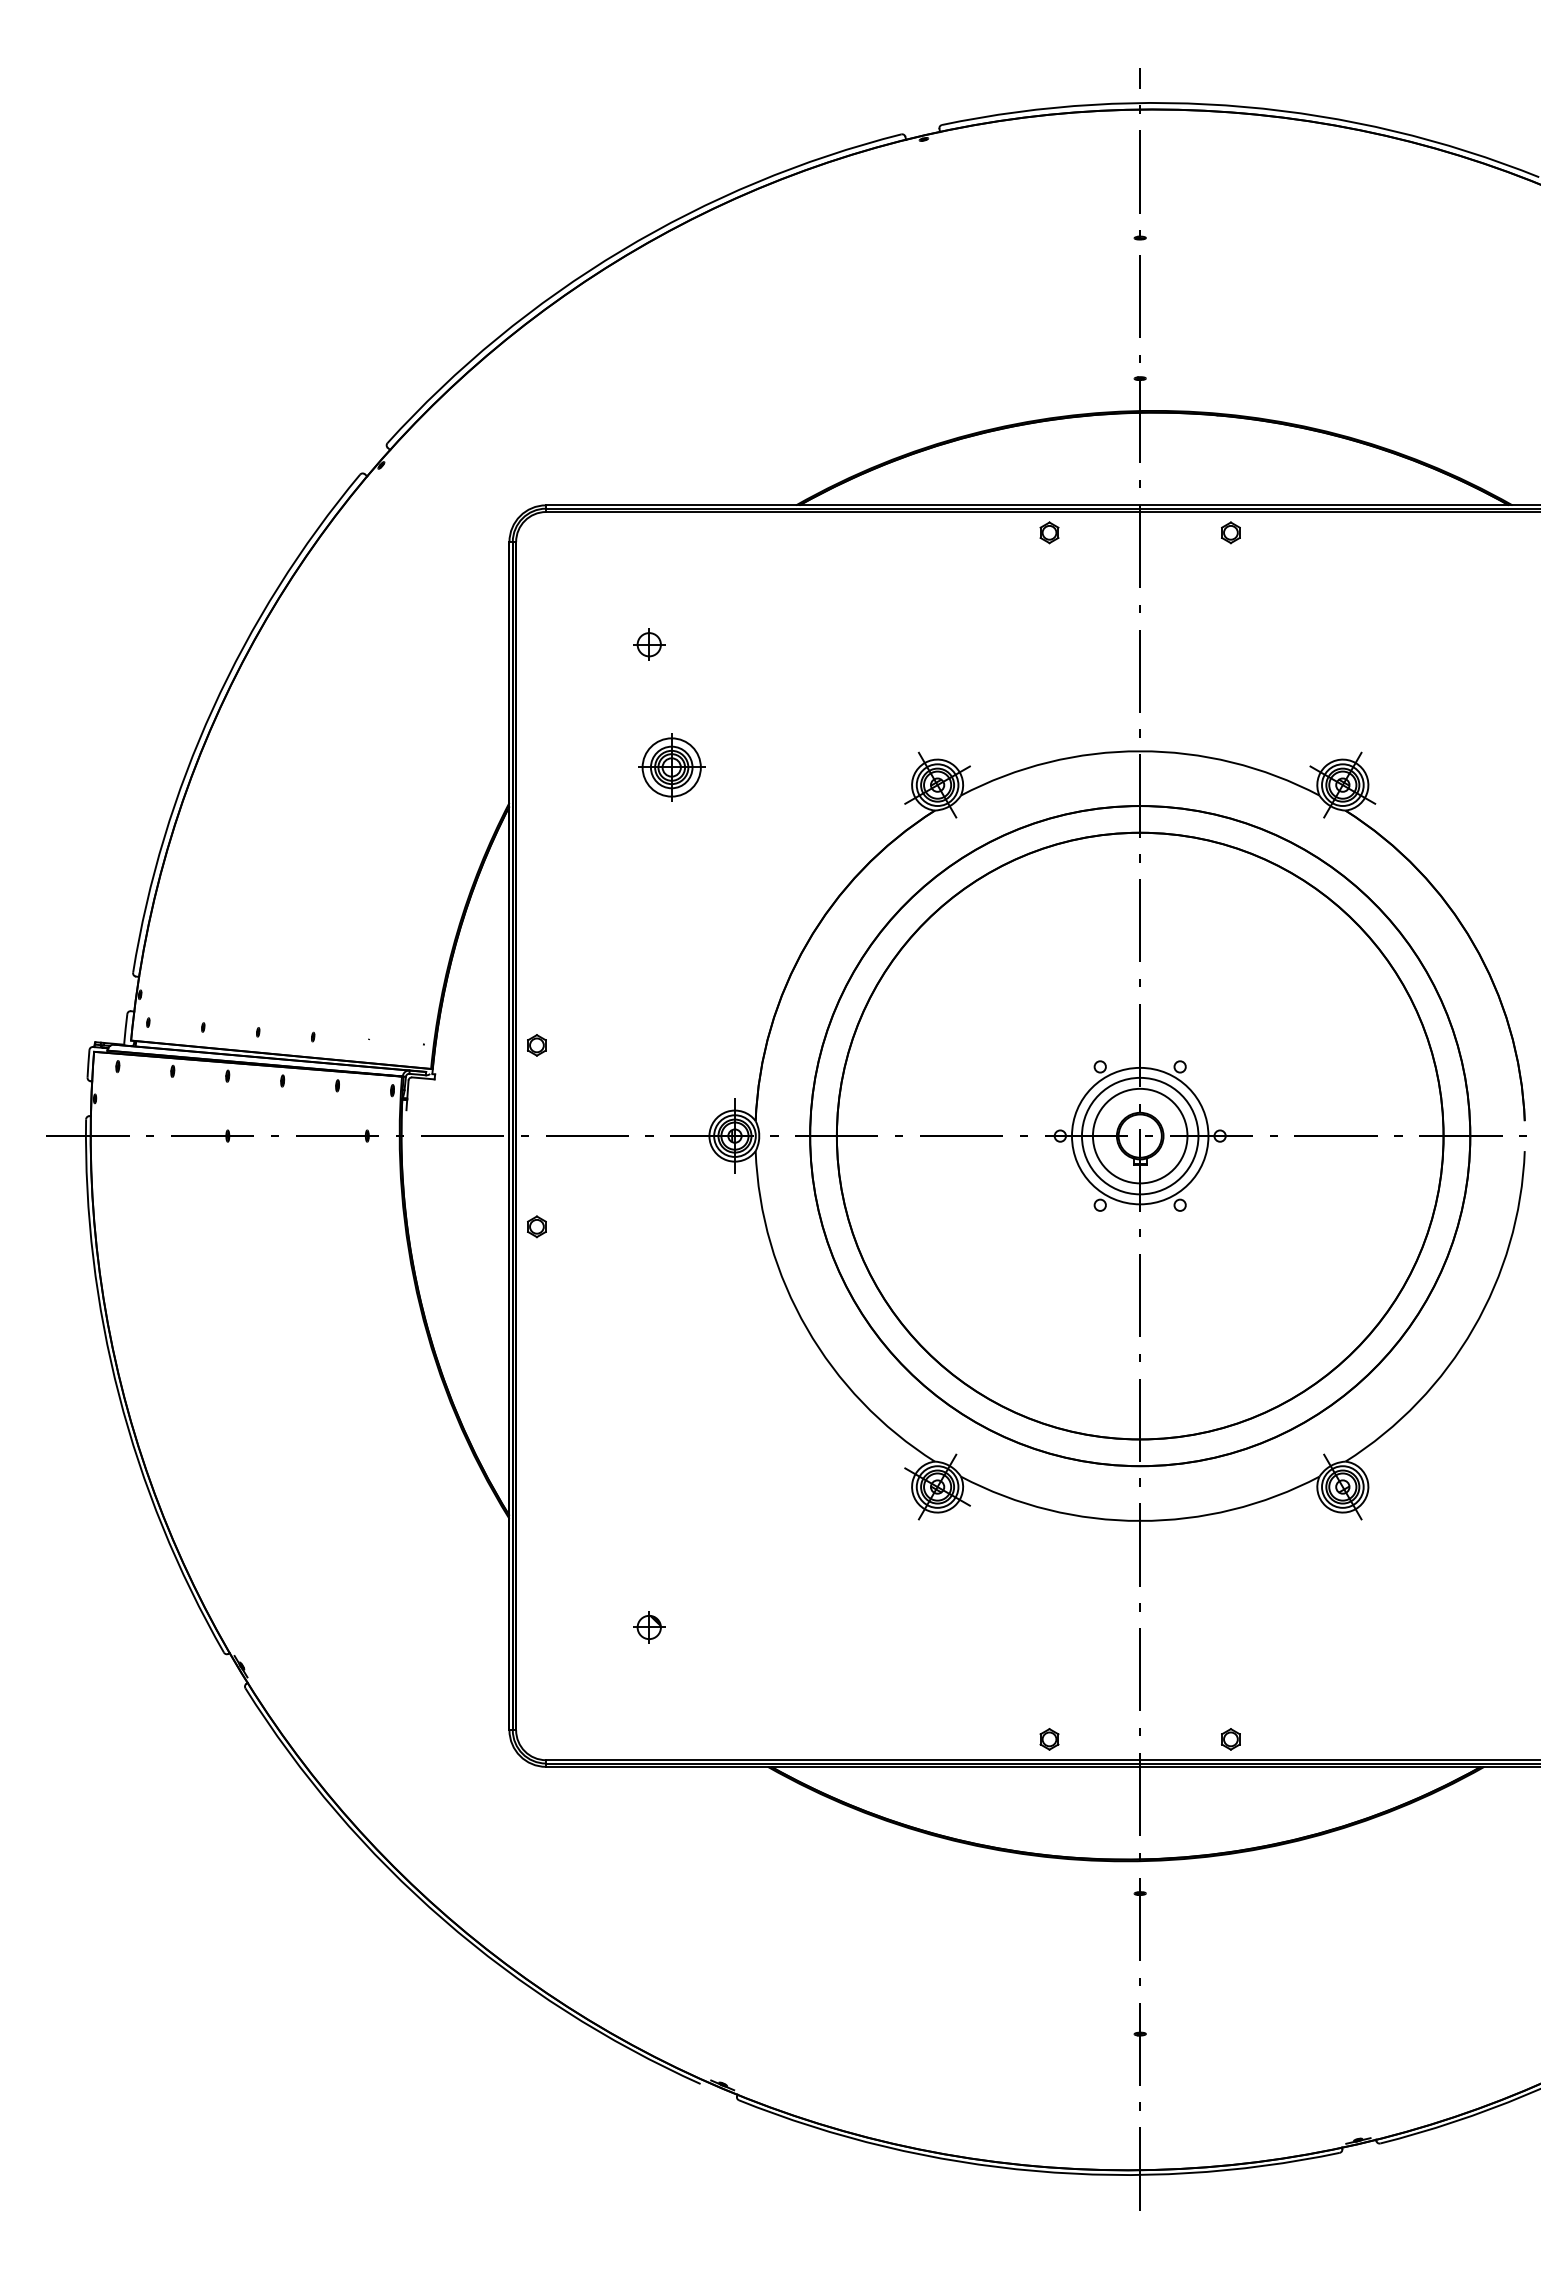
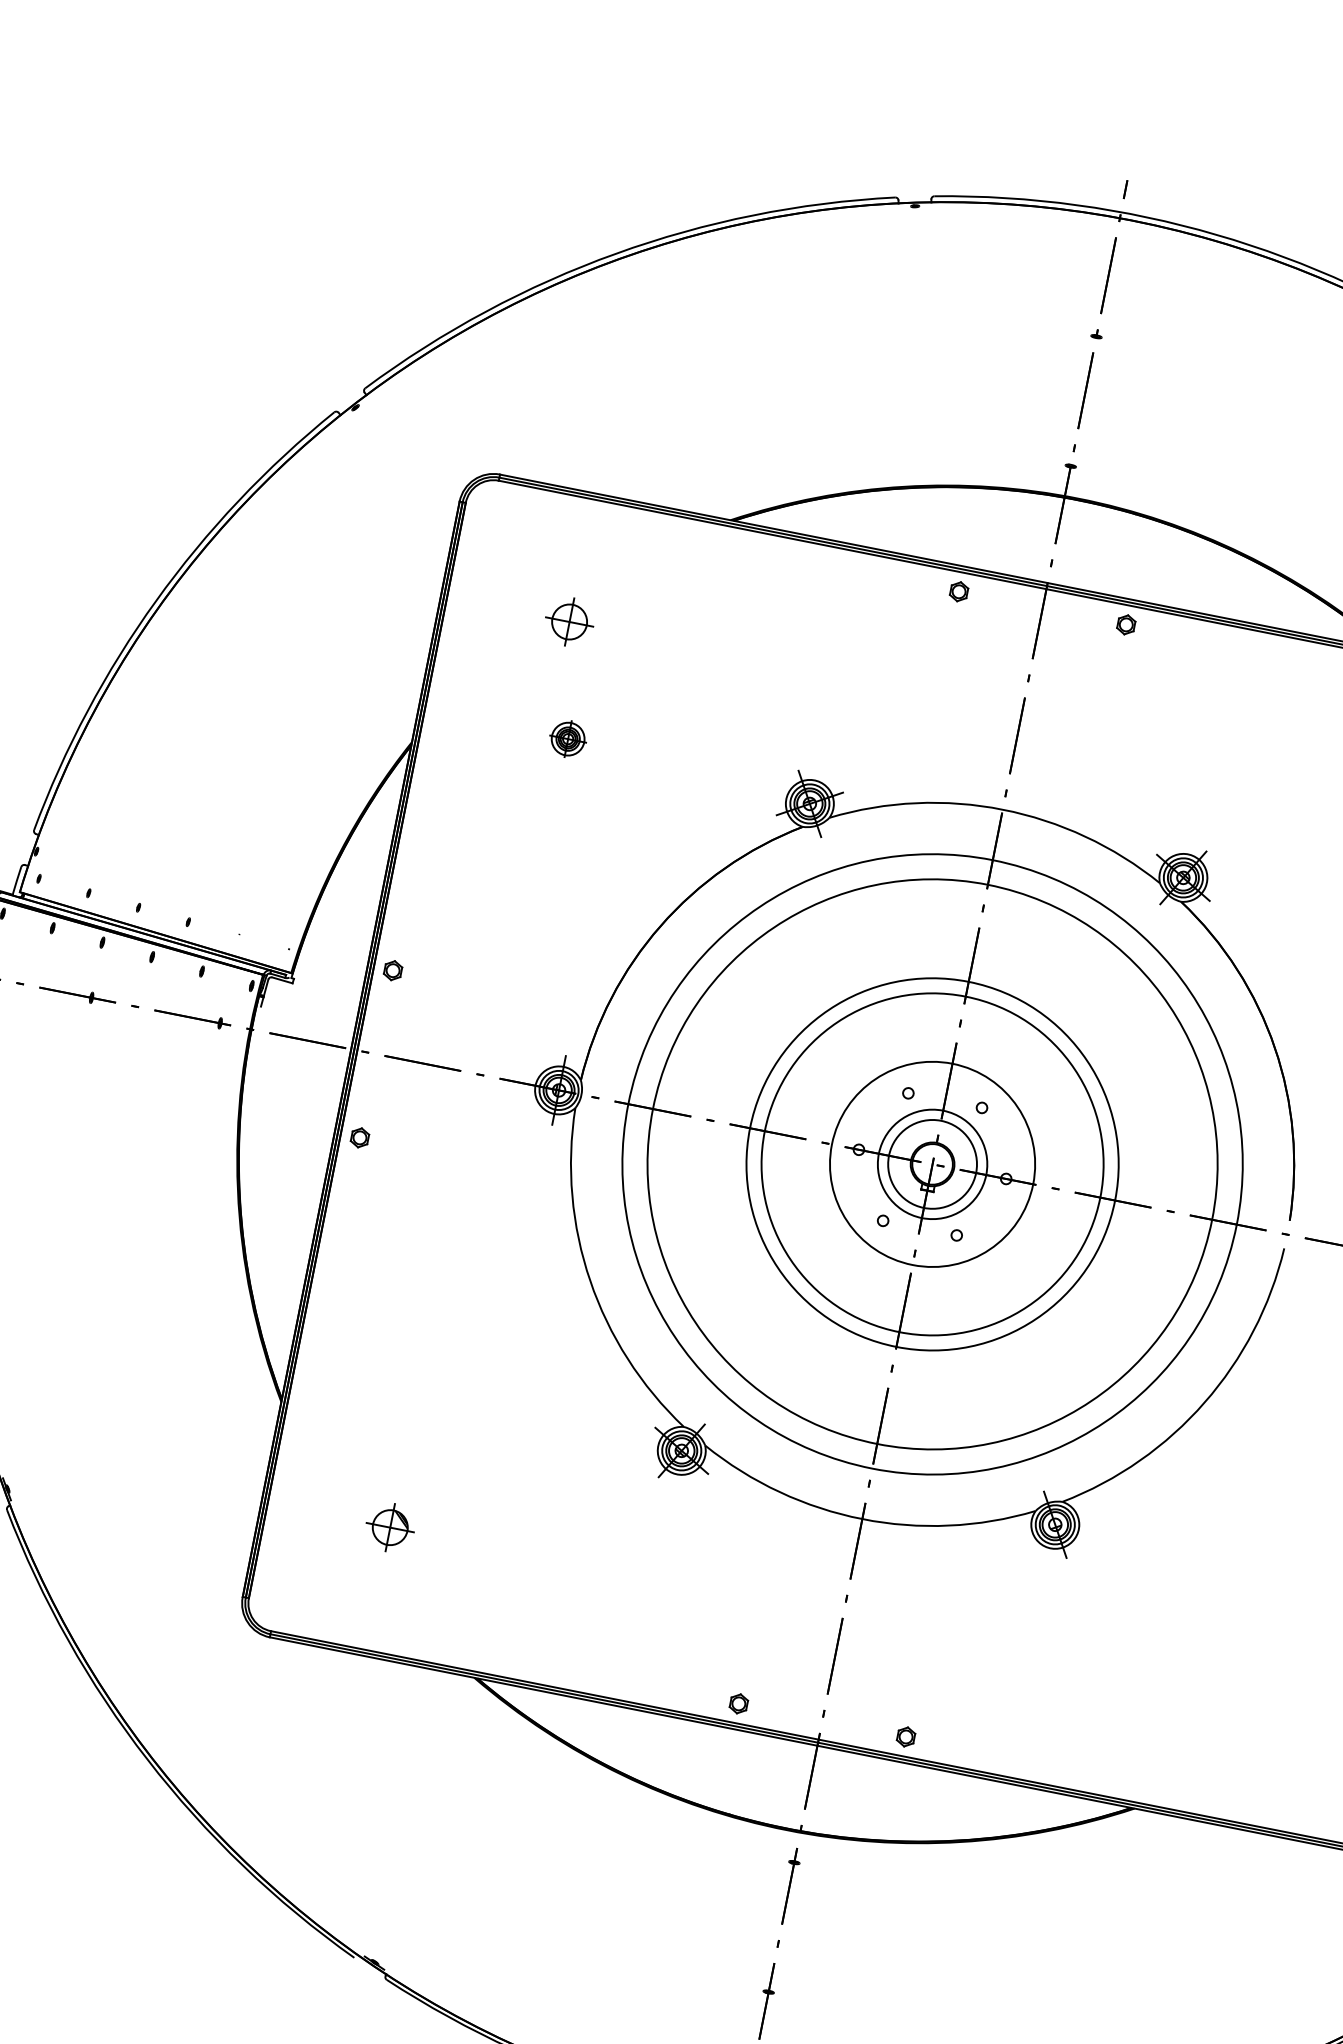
part: (649, 644) -> (570, 621), size x1.6
part: (671, 767) -> (567, 739), size x0.6
circle: (1139, 1135) -> (932, 1163), size x0.6
circle: (1139, 1135) -> (932, 1163), size x1.6
circle: (1140, 1136) -> (932, 1164), size x0.6
part: (649, 1627) -> (390, 1527), size x1.6

